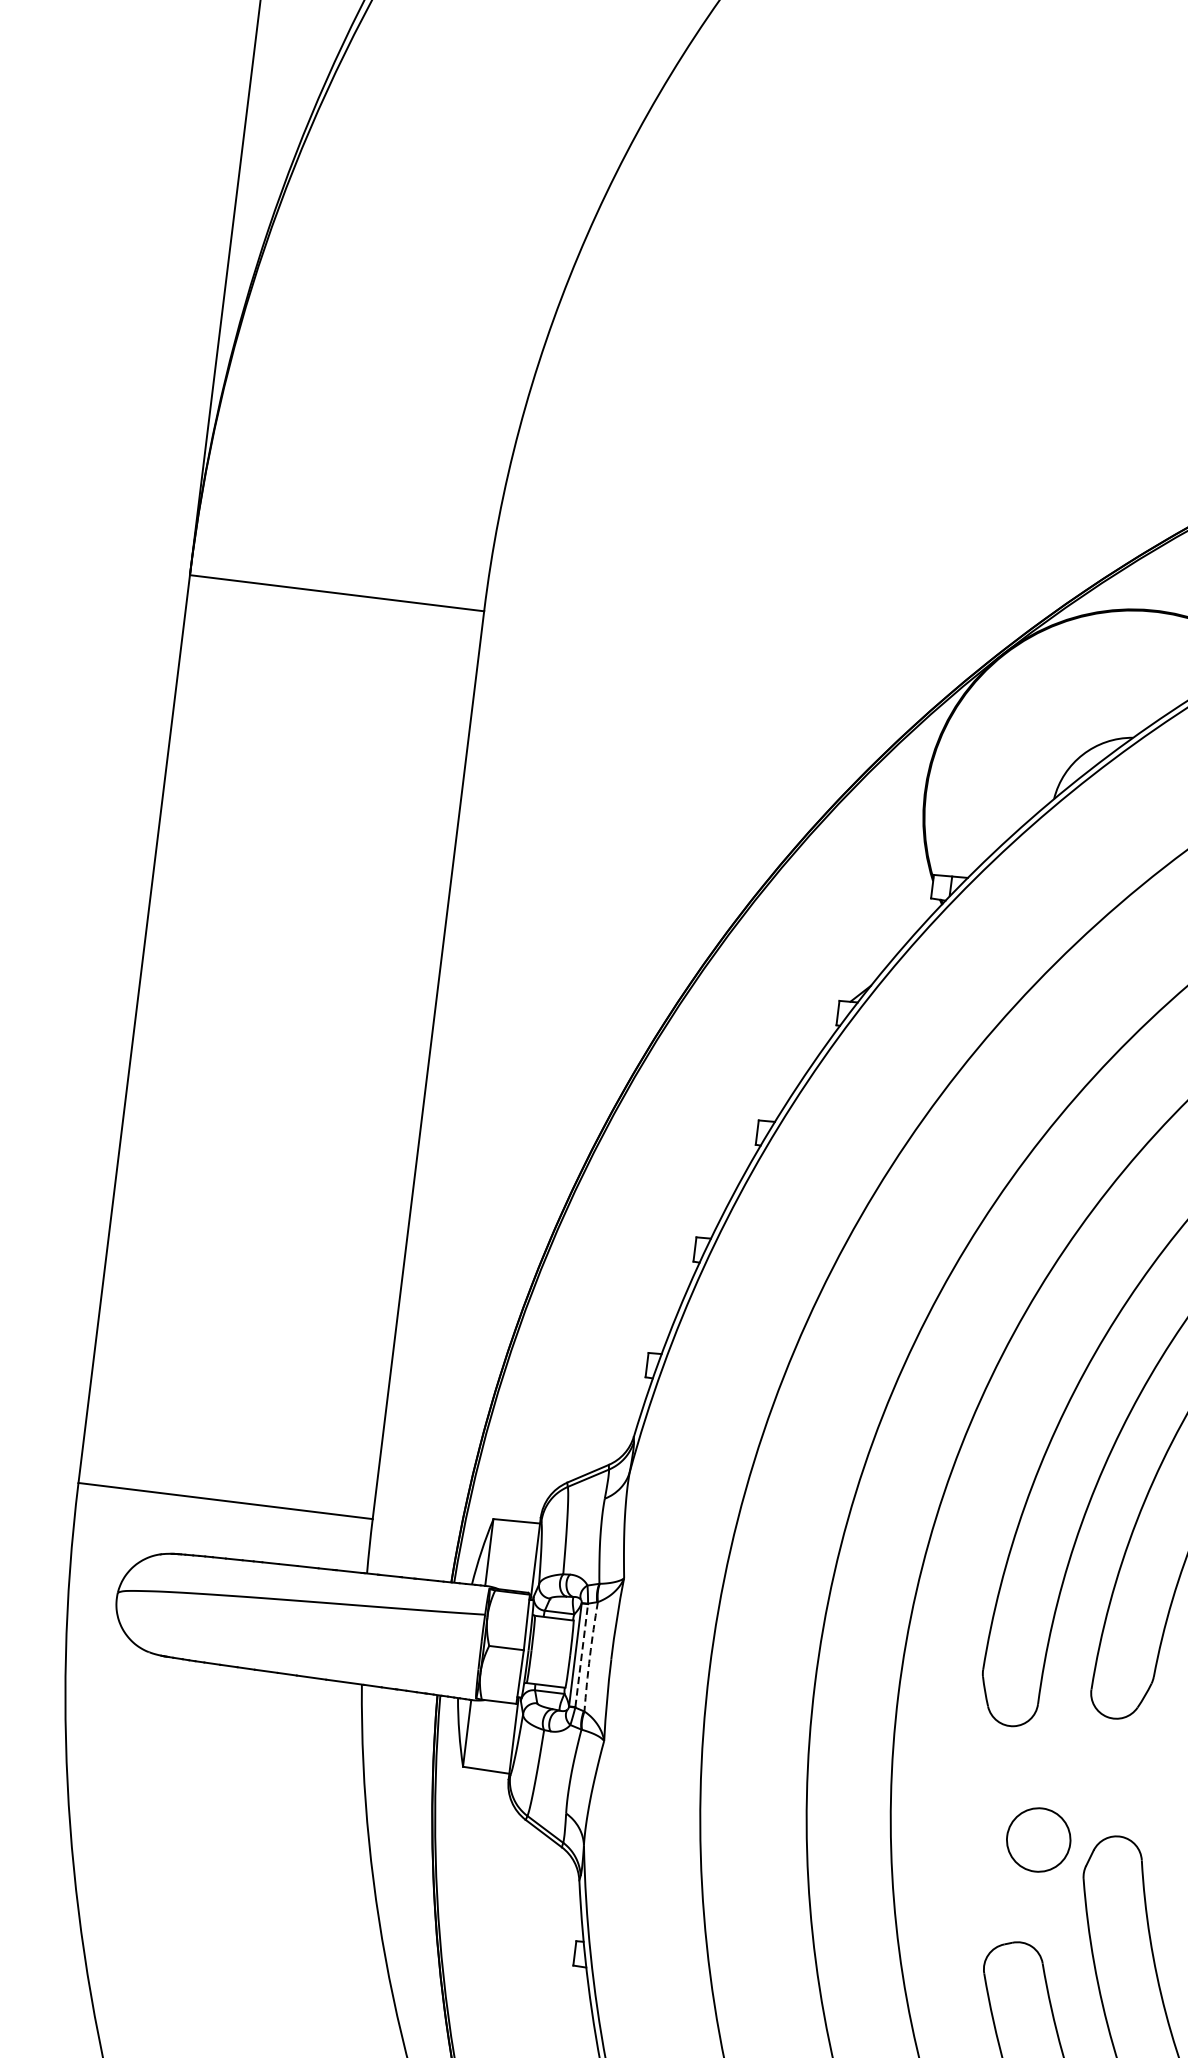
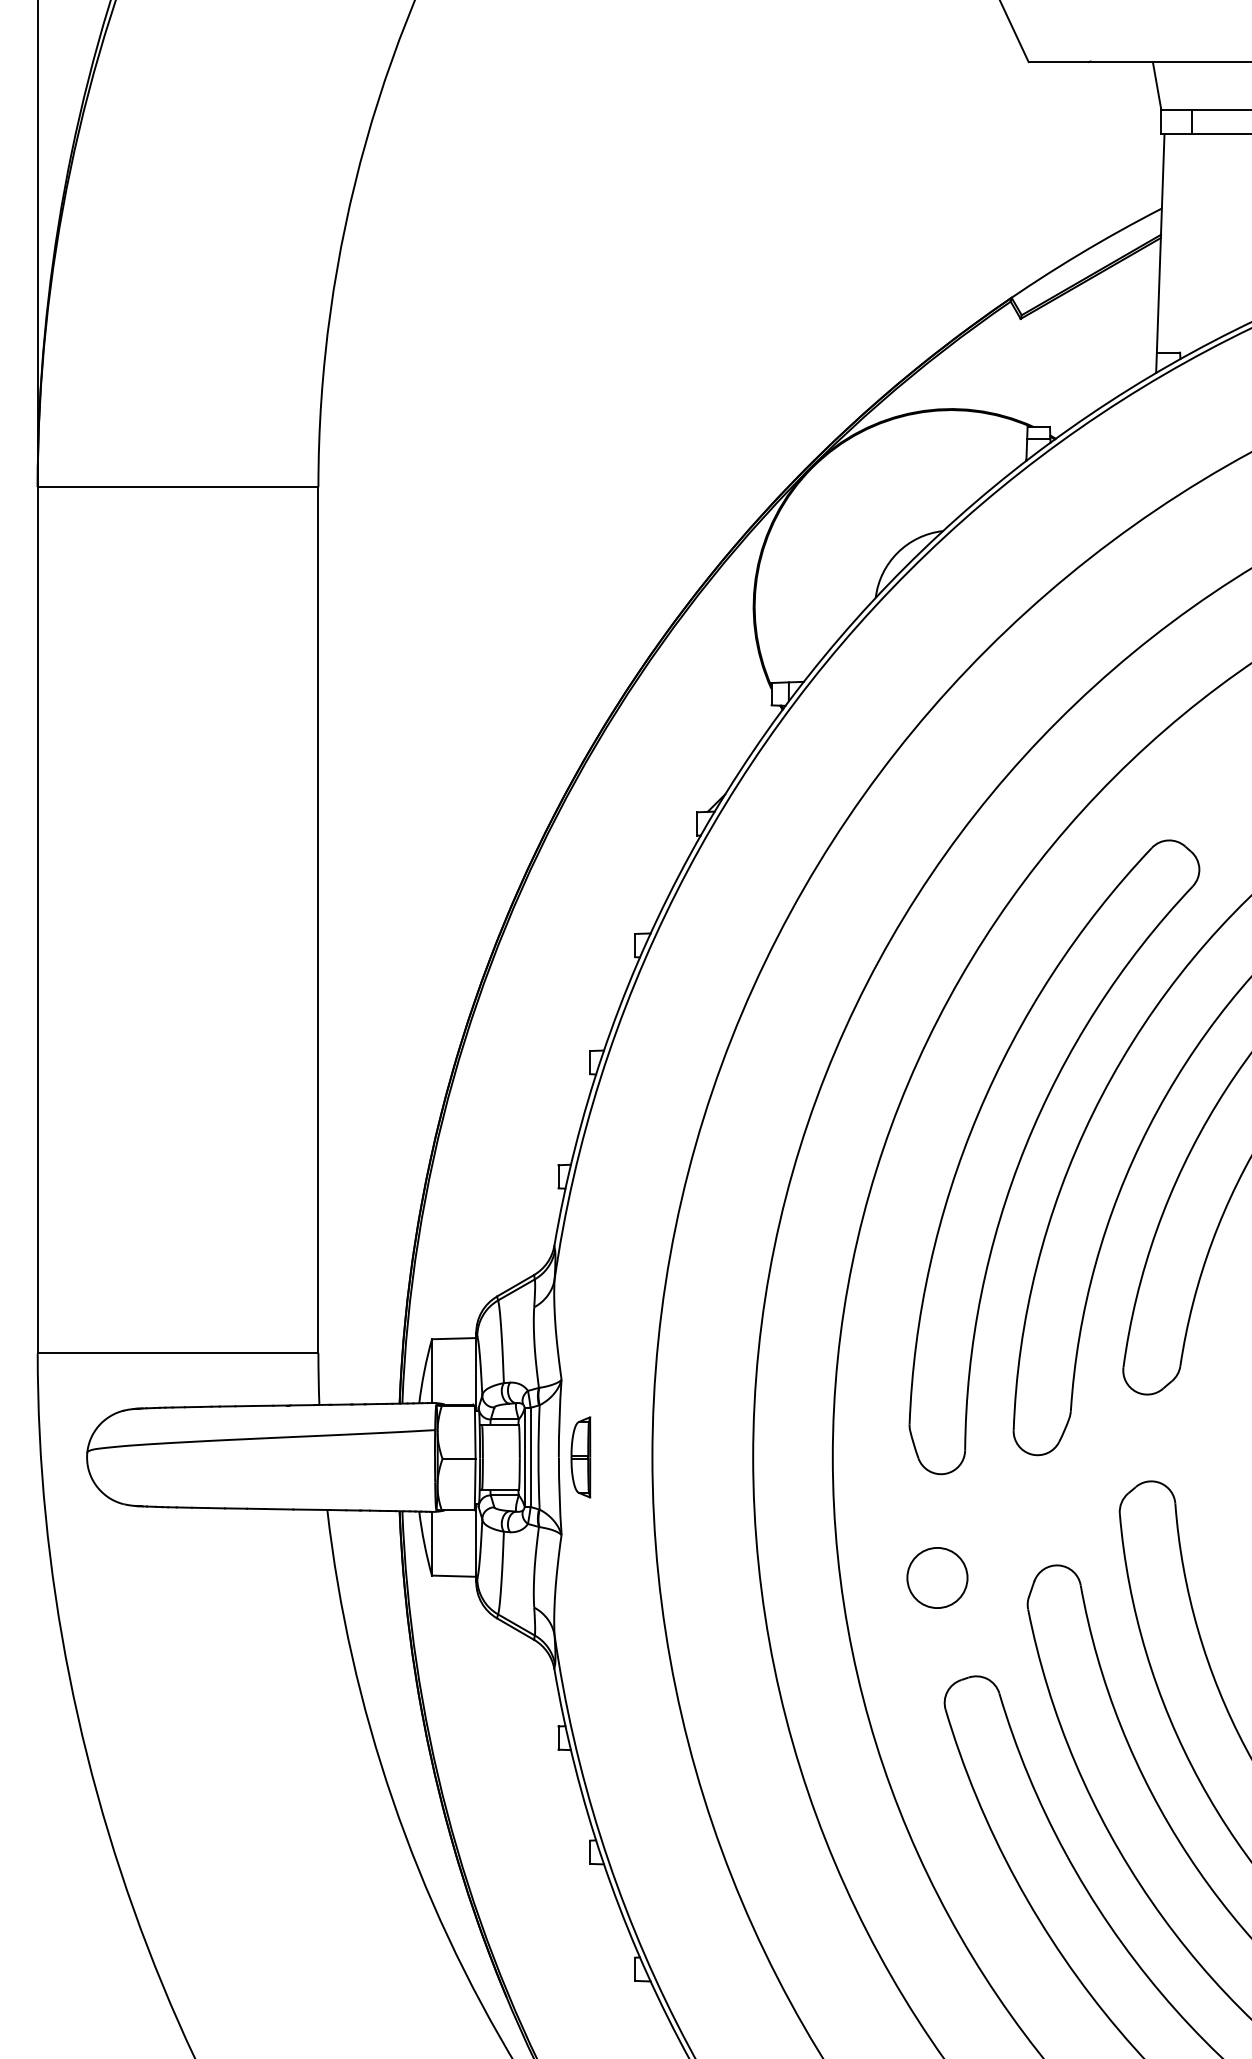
line: (581, 1654) -> (530, 1456), dashed -> solid
arc: (589, 1656) -> (538, 1457), dashed -> solid
part: (633, 1662) -> (580, 1457), added
circle: (1038, 1839) -> (937, 1577), moved

